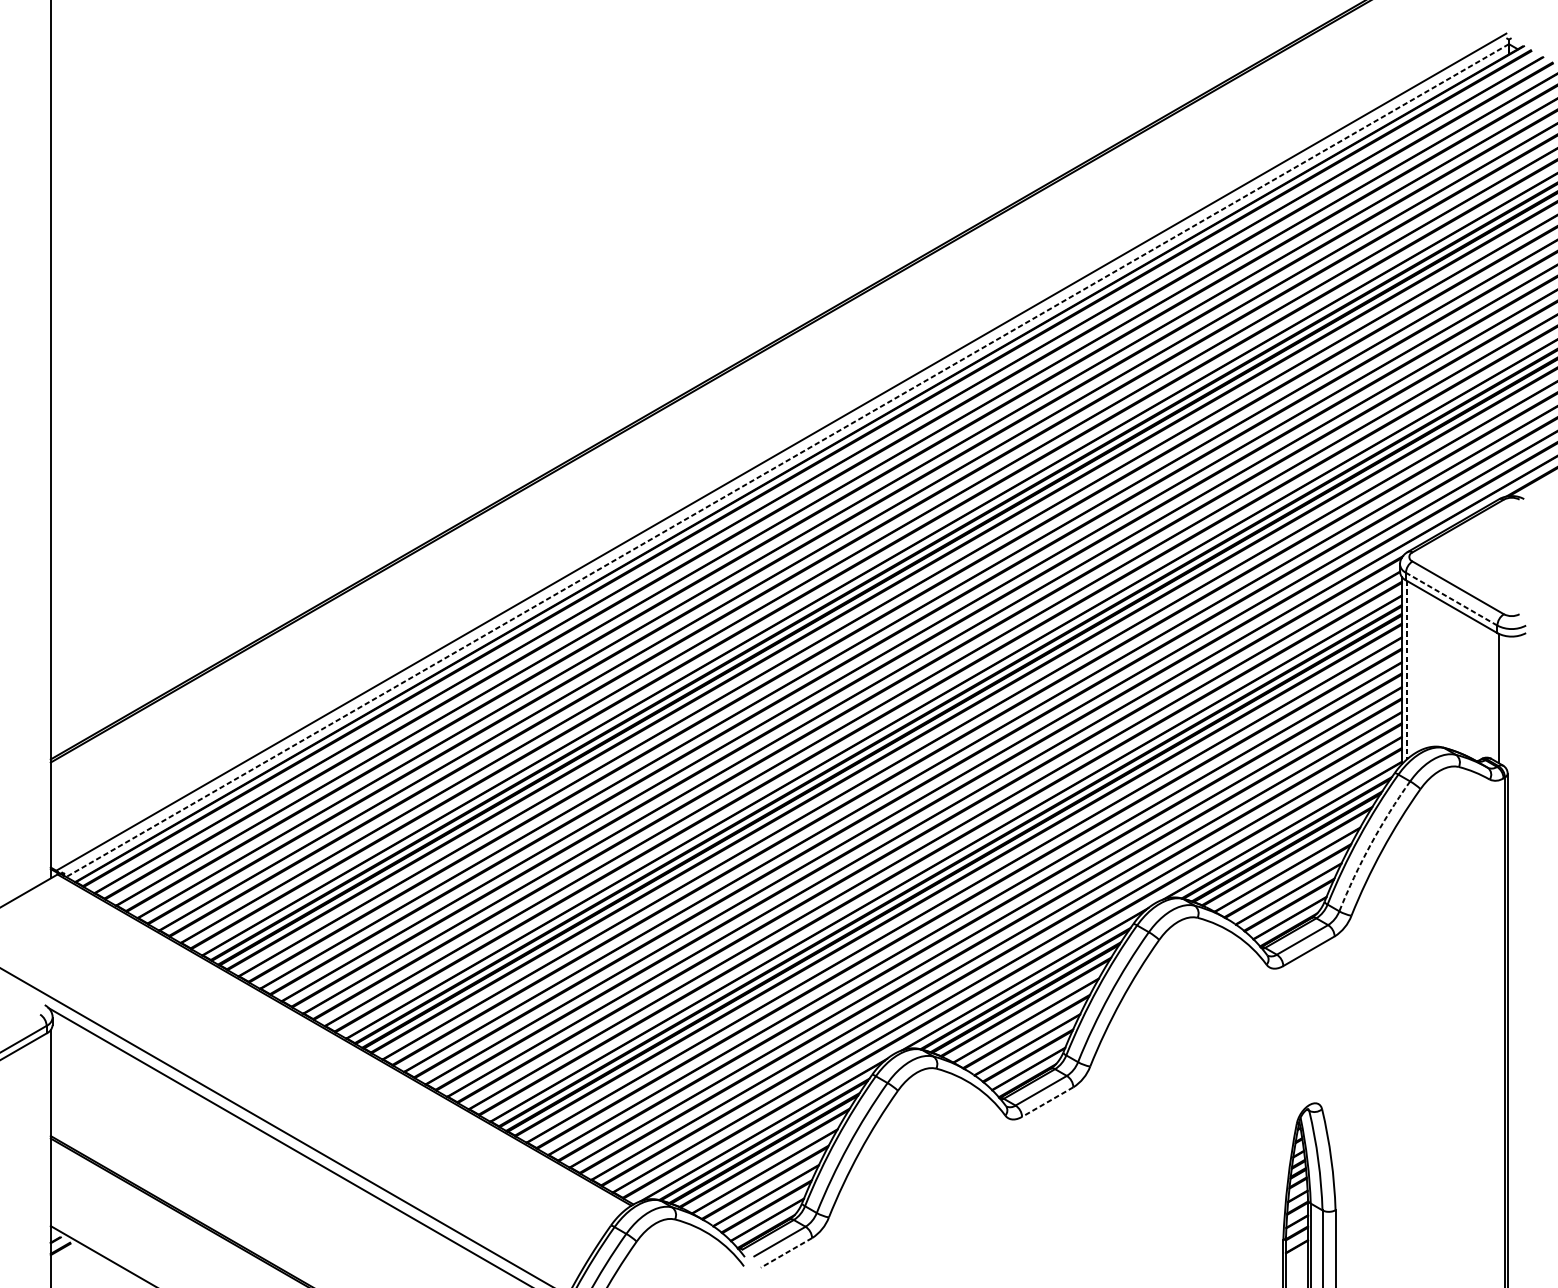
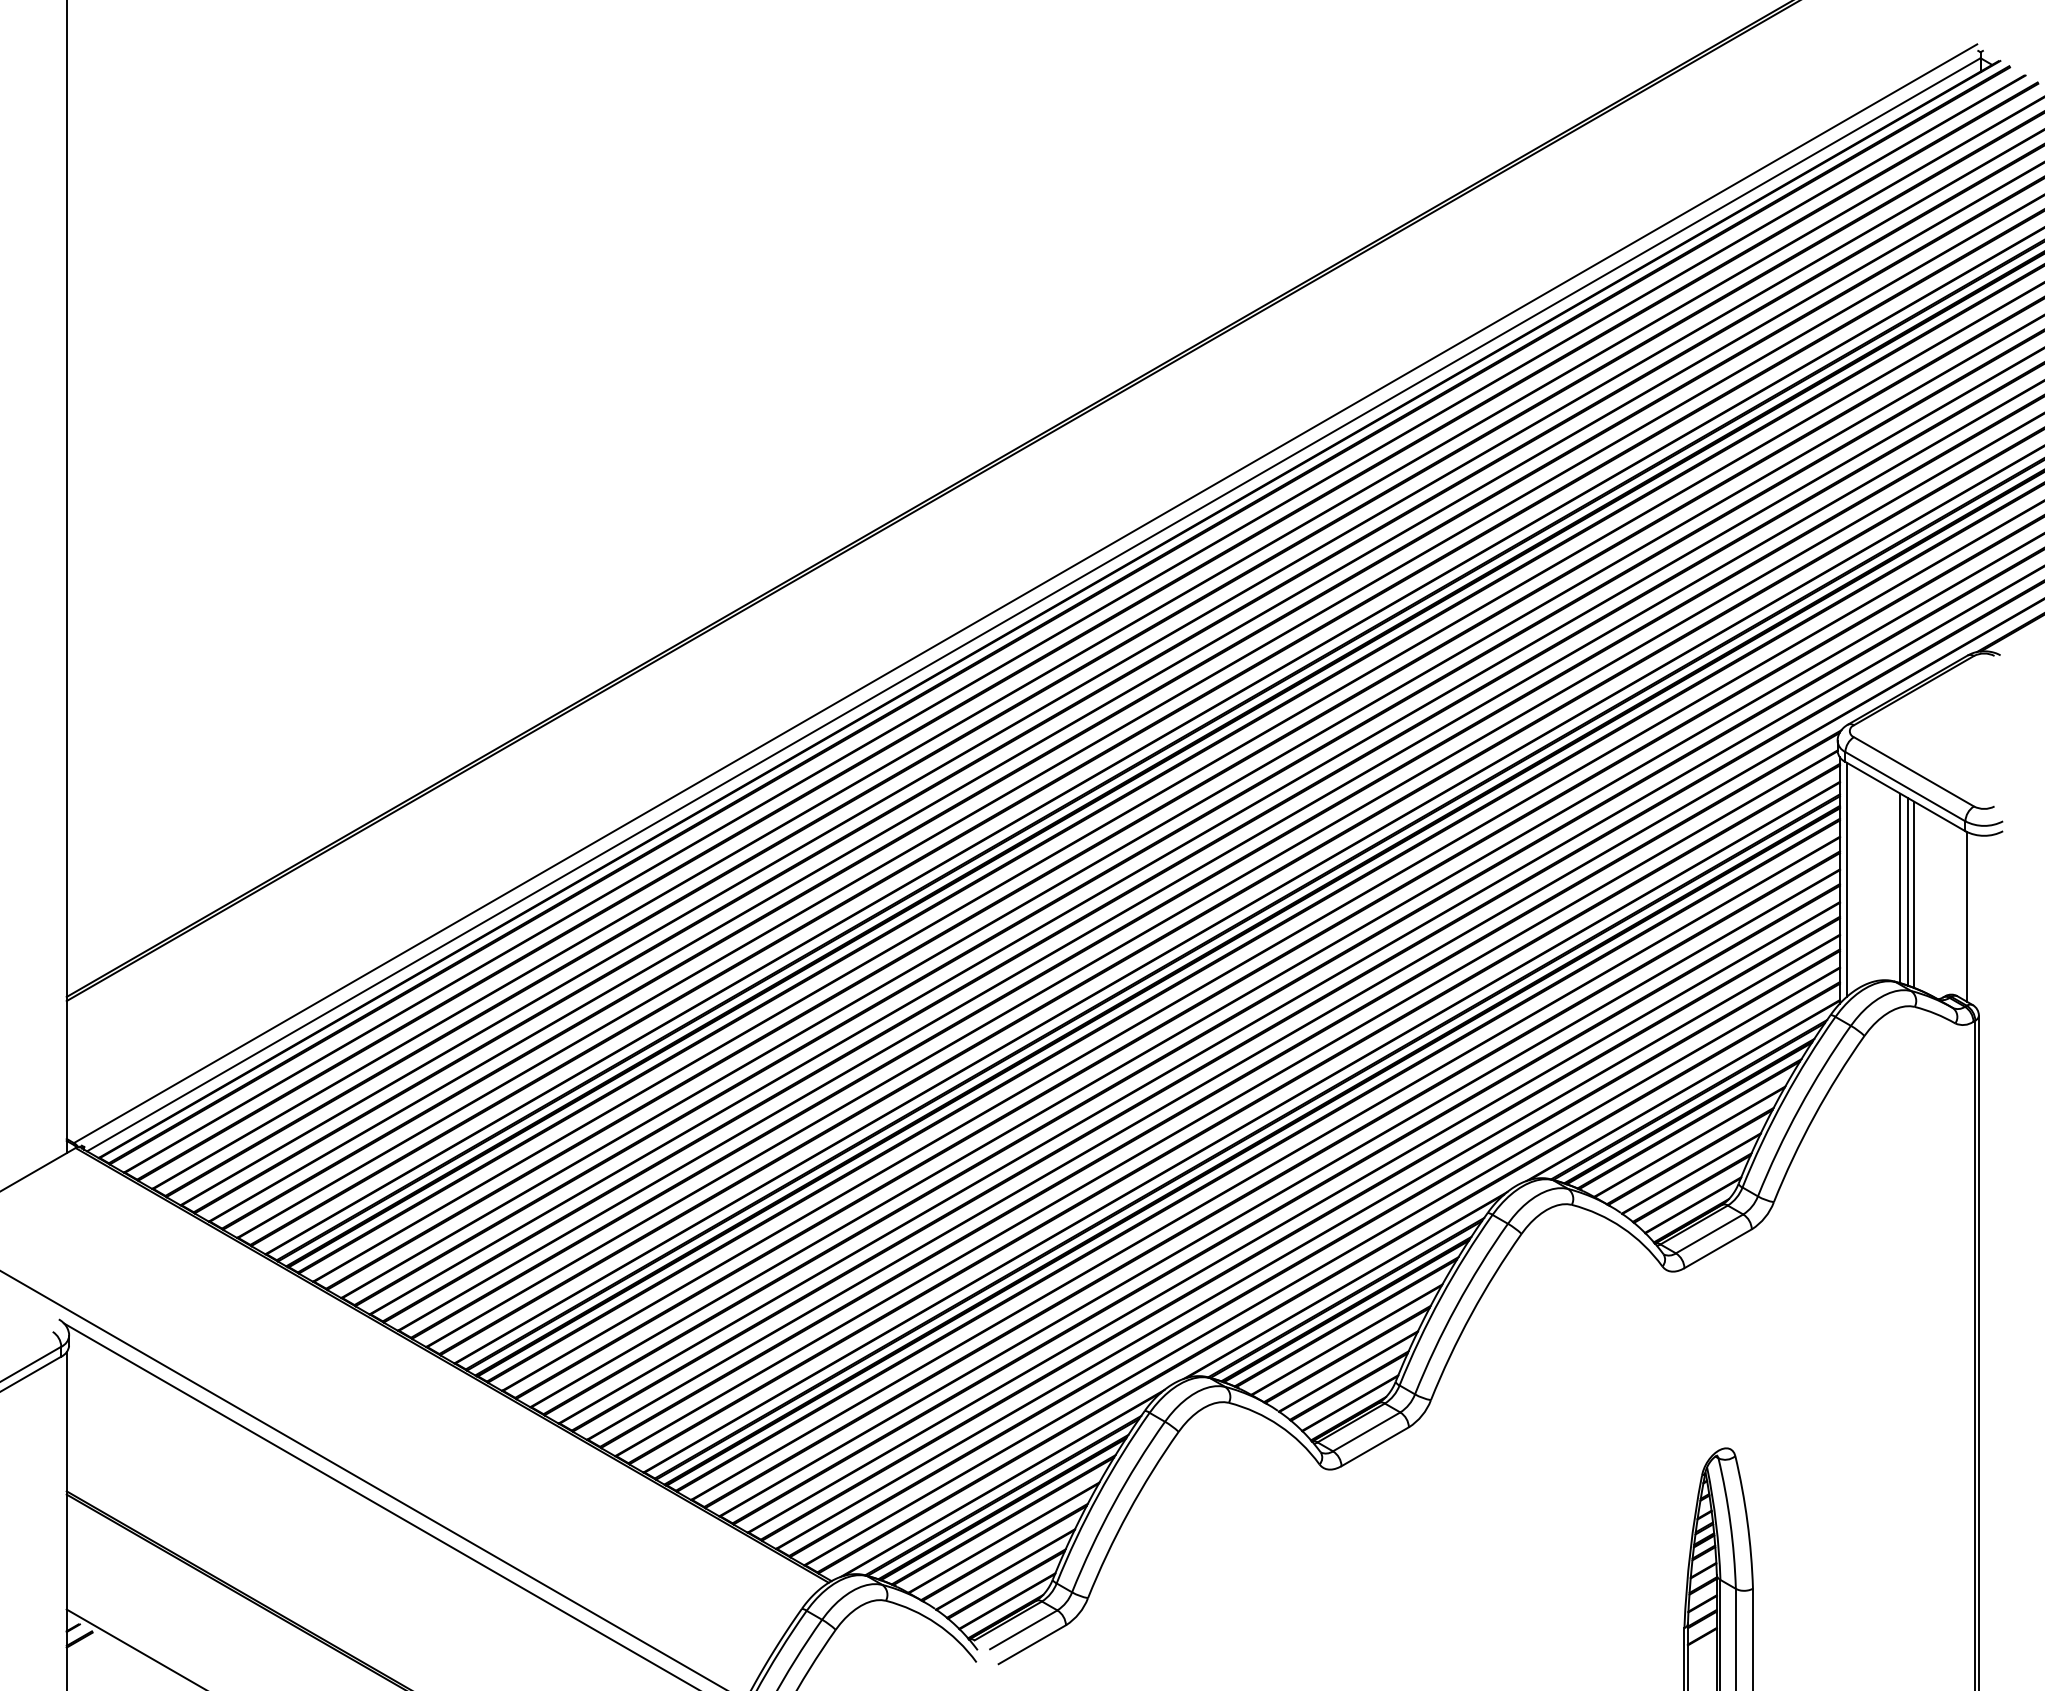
line: (787, 461) -> (1033, 605), dashed -> solid
line: (1450, 599) -> (1904, 786), dashed -> solid
line: (1407, 669) -> (1847, 879), dashed -> solid
line: (1447, 676) -> (1900, 888), added
line: (1454, 679) -> (1908, 891), added
line: (1457, 681) -> (1913, 894), added
arc: (1370, 844) -> (1799, 1108), dashed -> solid
line: (1047, 1101) -> (1375, 1446), dashed -> solid
line: (786, 1252) -> (1032, 1644), dashed -> solid

